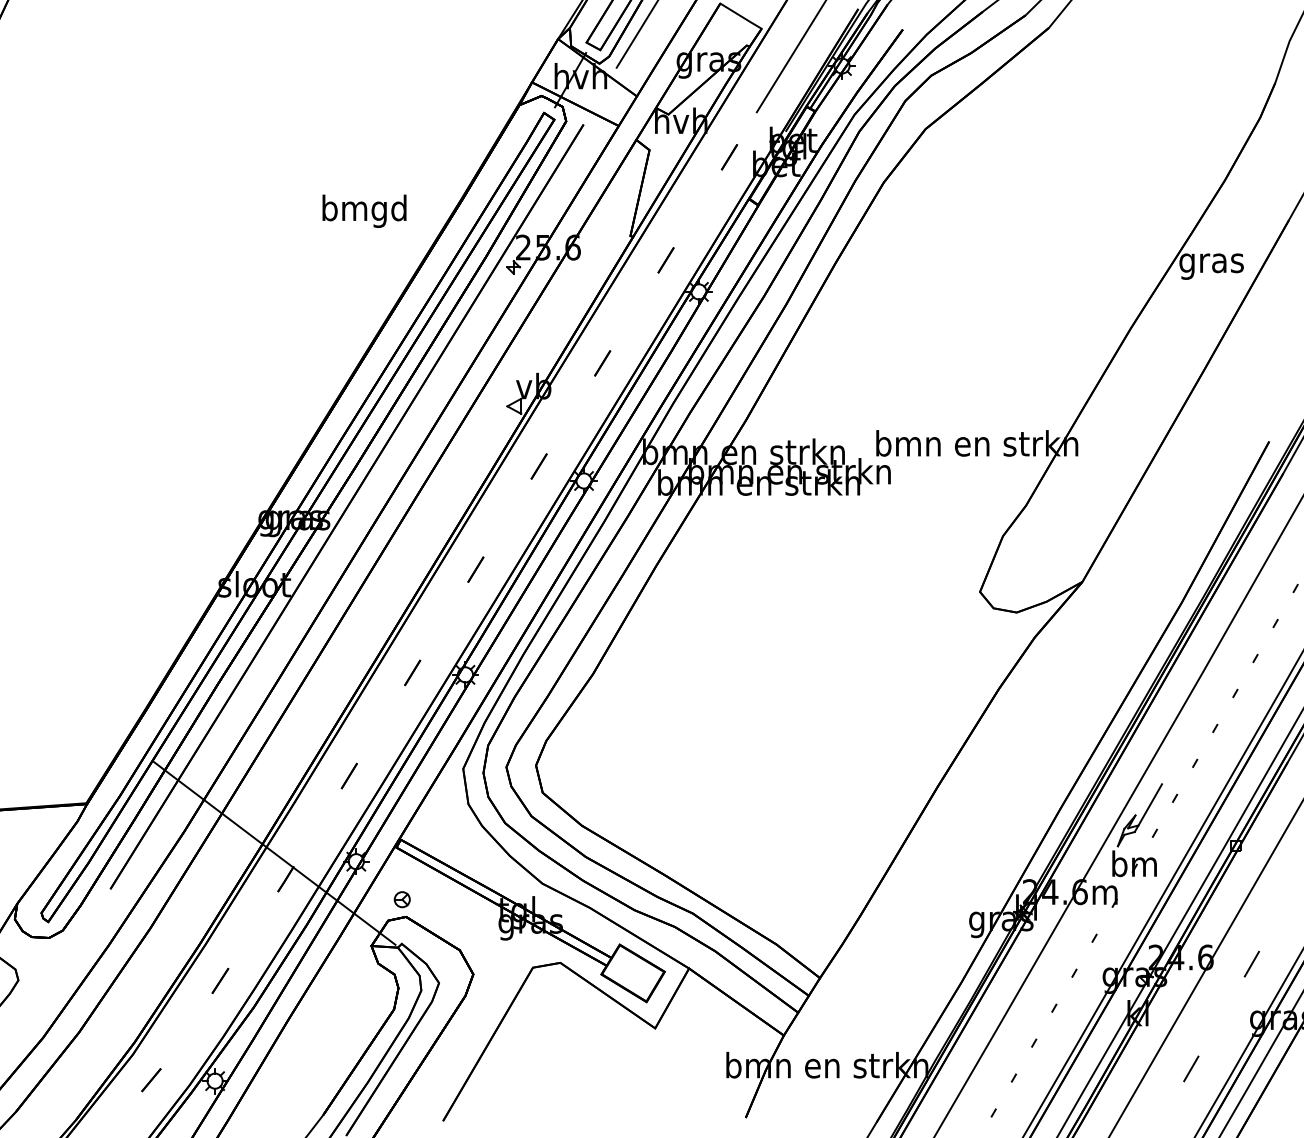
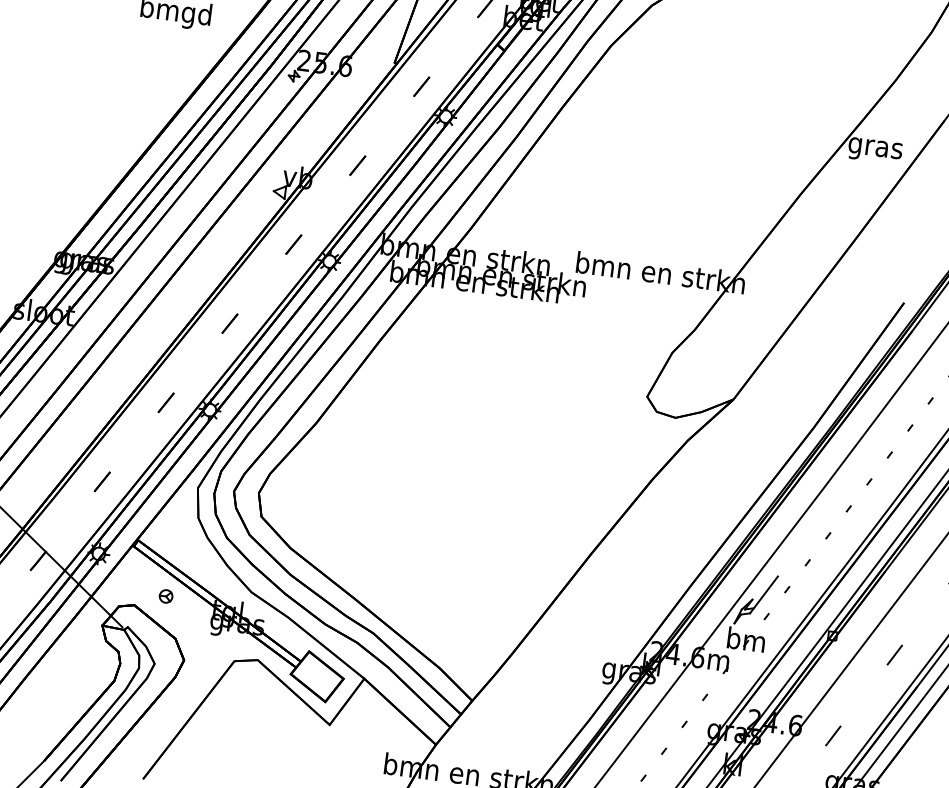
part: (401, 899) -> (165, 596), moved

